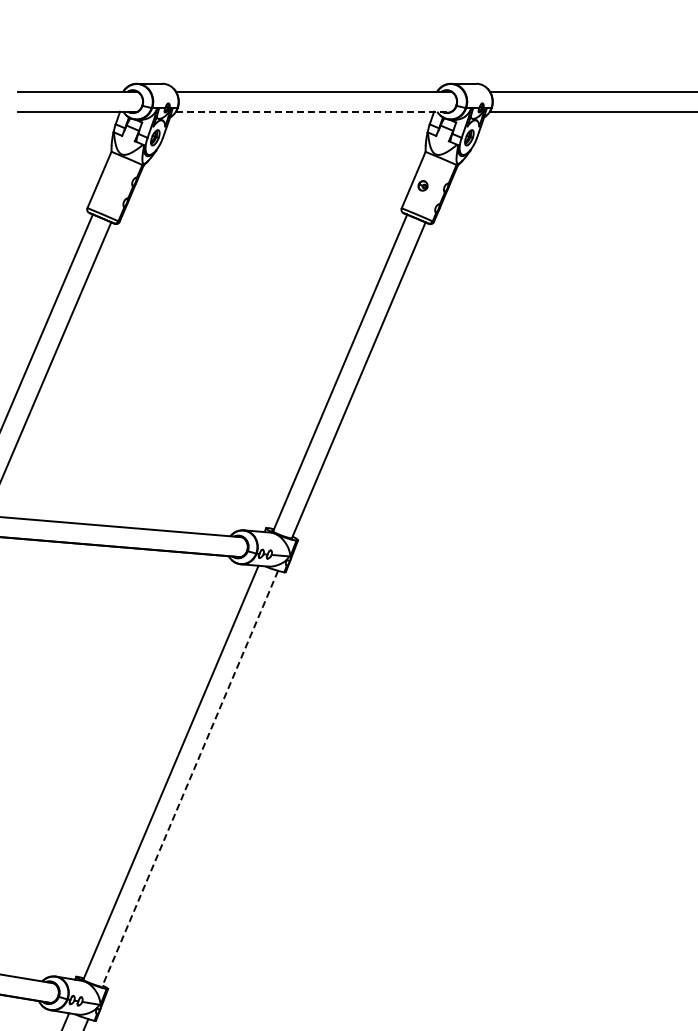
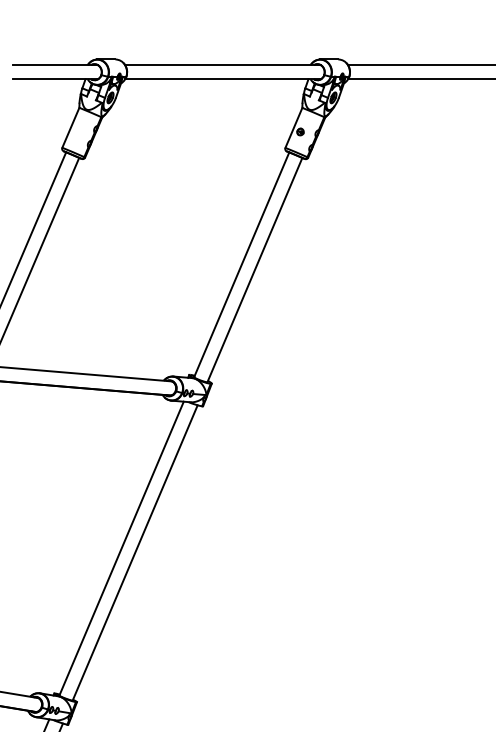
line: (313, 111) -> (222, 79), dashed -> solid
line: (190, 778) -> (135, 552), dashed -> solid

